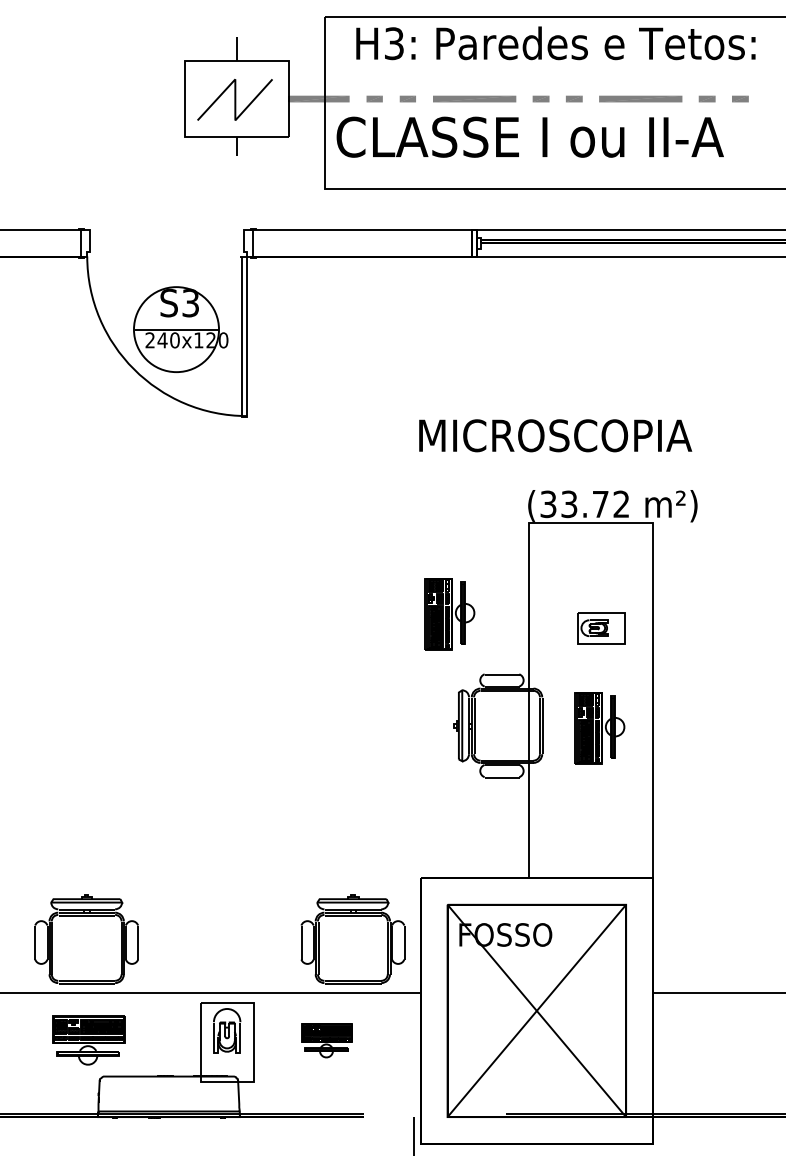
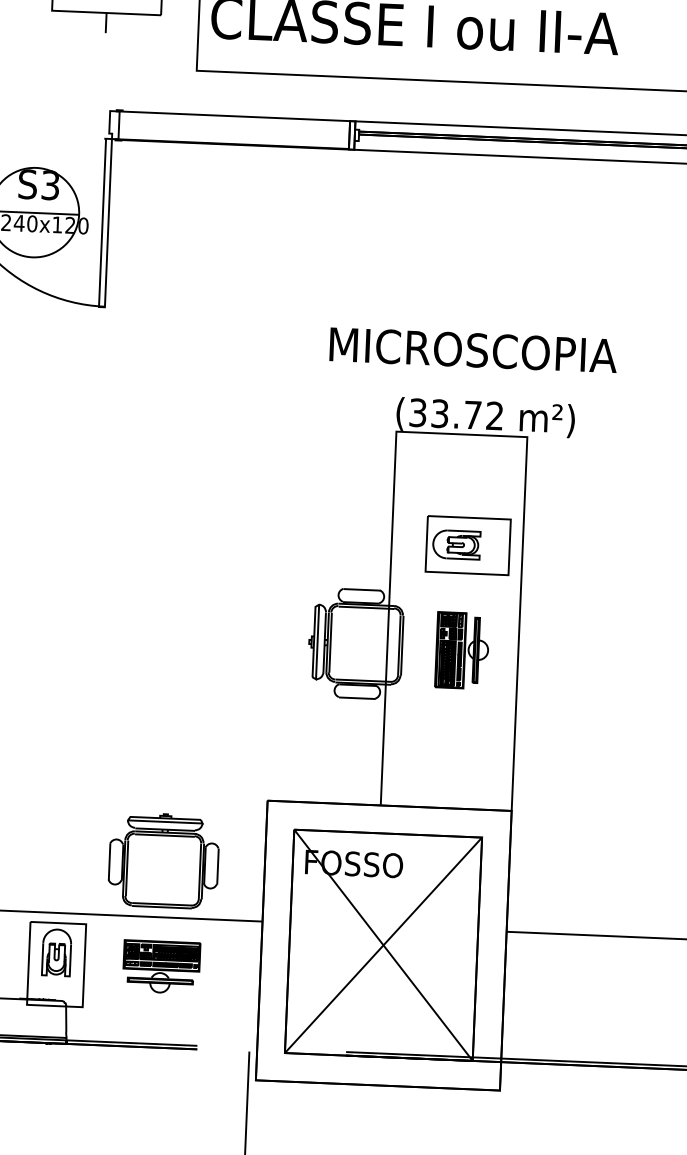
text: (555, 435) -> (473, 349), moved
part: (449, 614) -> (309, 524), removed
part: (601, 628) -> (468, 545), size x1.67
part: (352, 939) -> (163, 860), moved
part: (326, 1040) -> (160, 967), size x1.43

